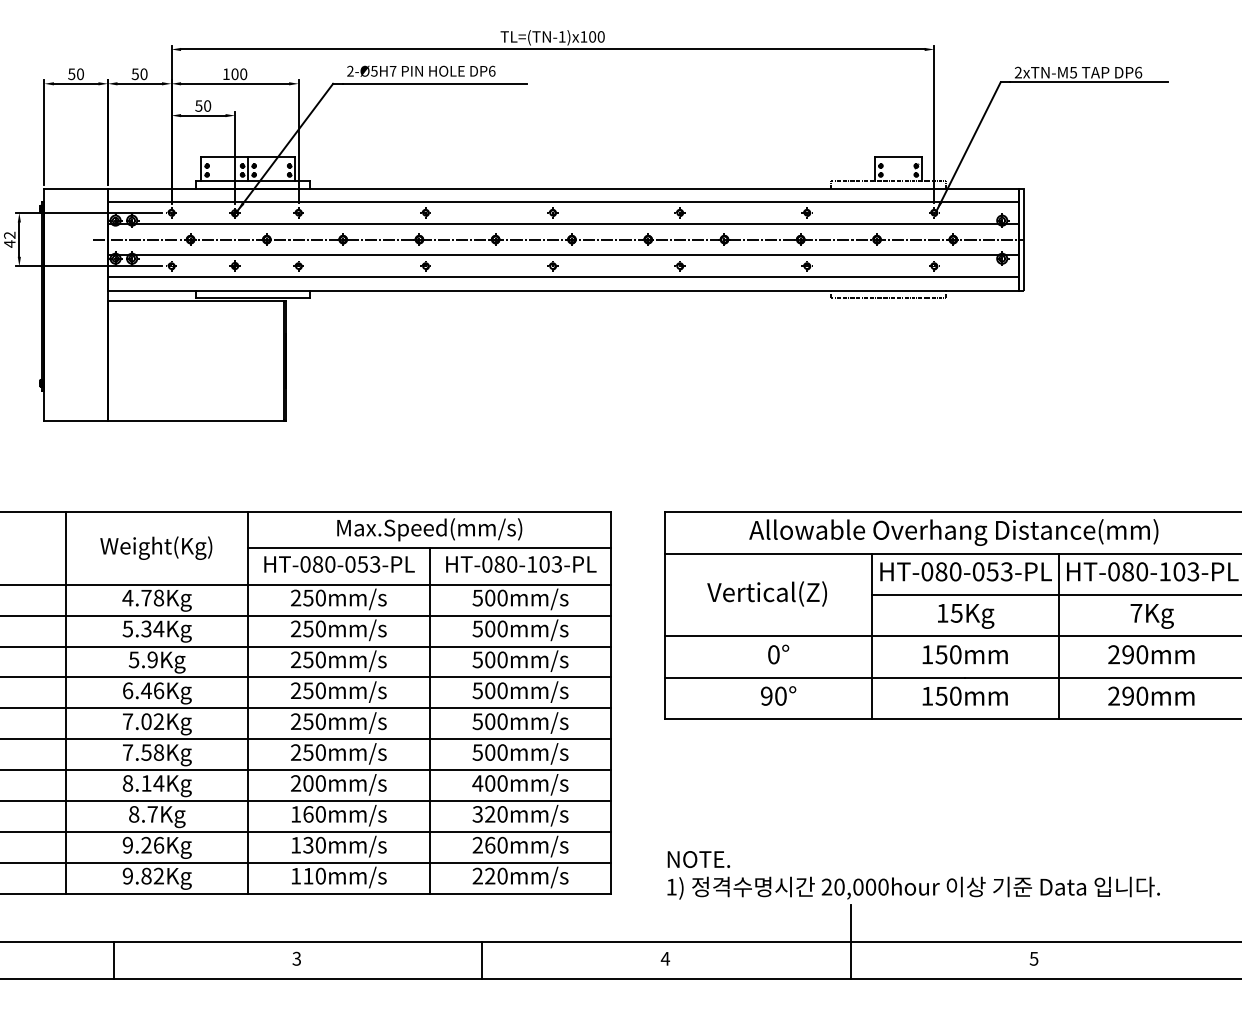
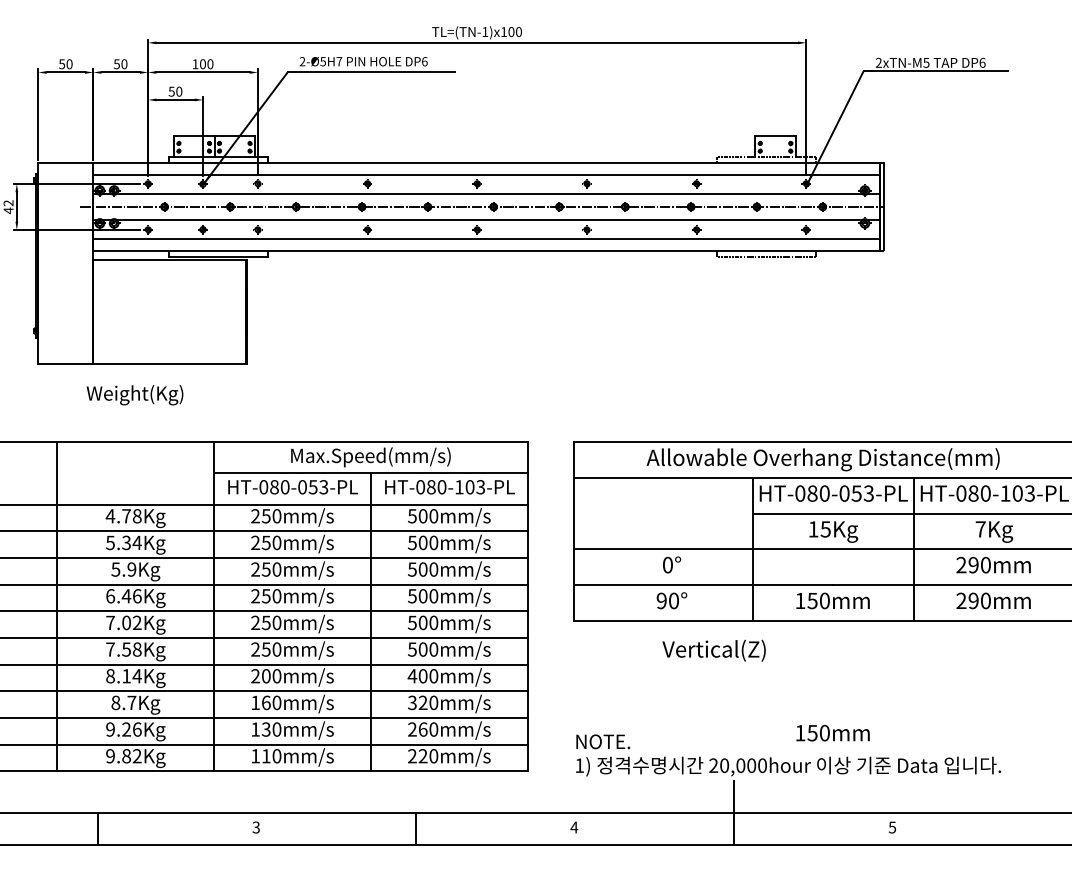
text: (155, 548) -> (134, 395), moved
text: (766, 593) -> (713, 650), moved
text: (964, 655) -> (832, 733), moved

